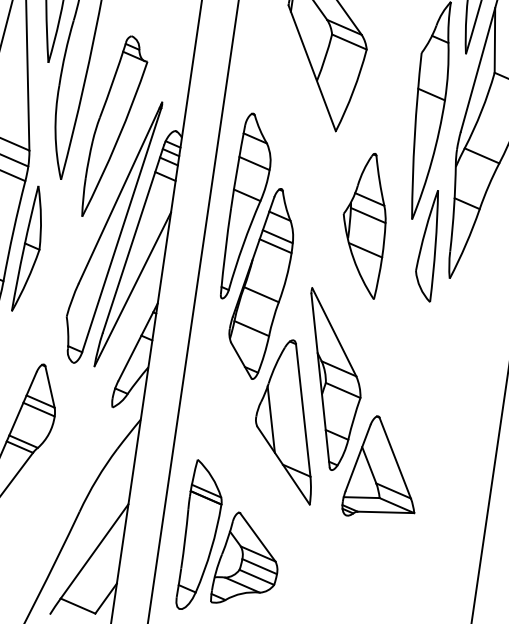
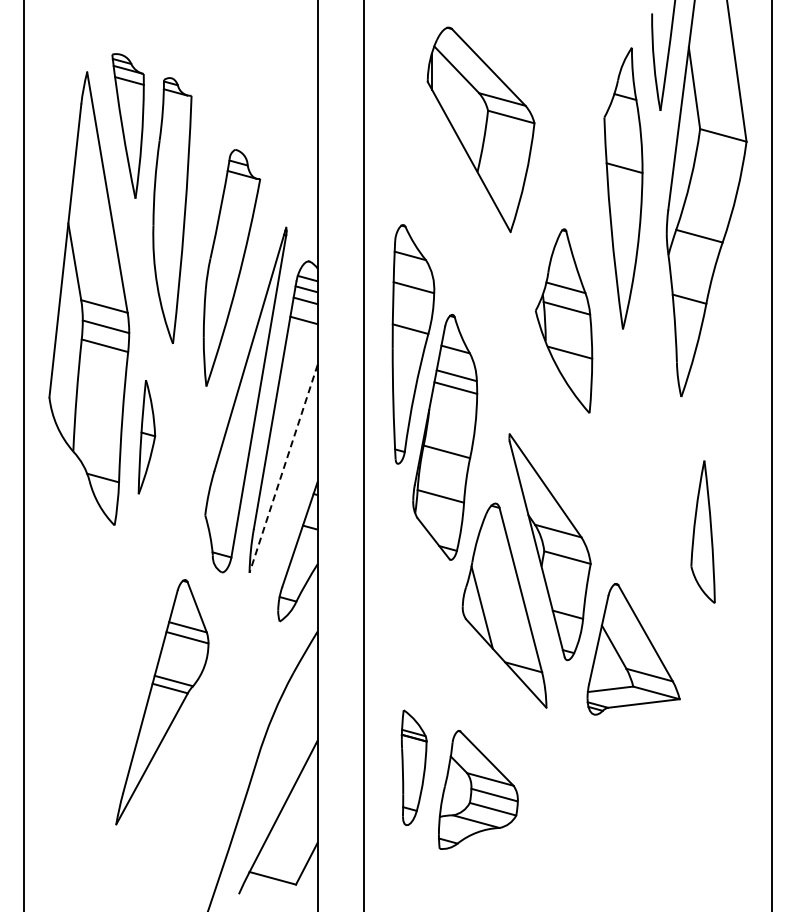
part: (364, 224) -> (564, 320), moved
part: (428, 245) -> (702, 531), moved
part: (30, 248) -> (146, 436), size x0.7
line: (132, 289) -> (283, 469), solid -> dashed
part: (199, 535) -> (413, 767), size x0.6

